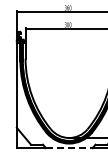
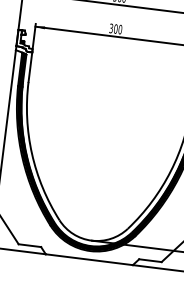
line: (69, 148) -> (89, 260), dashed -> solid

